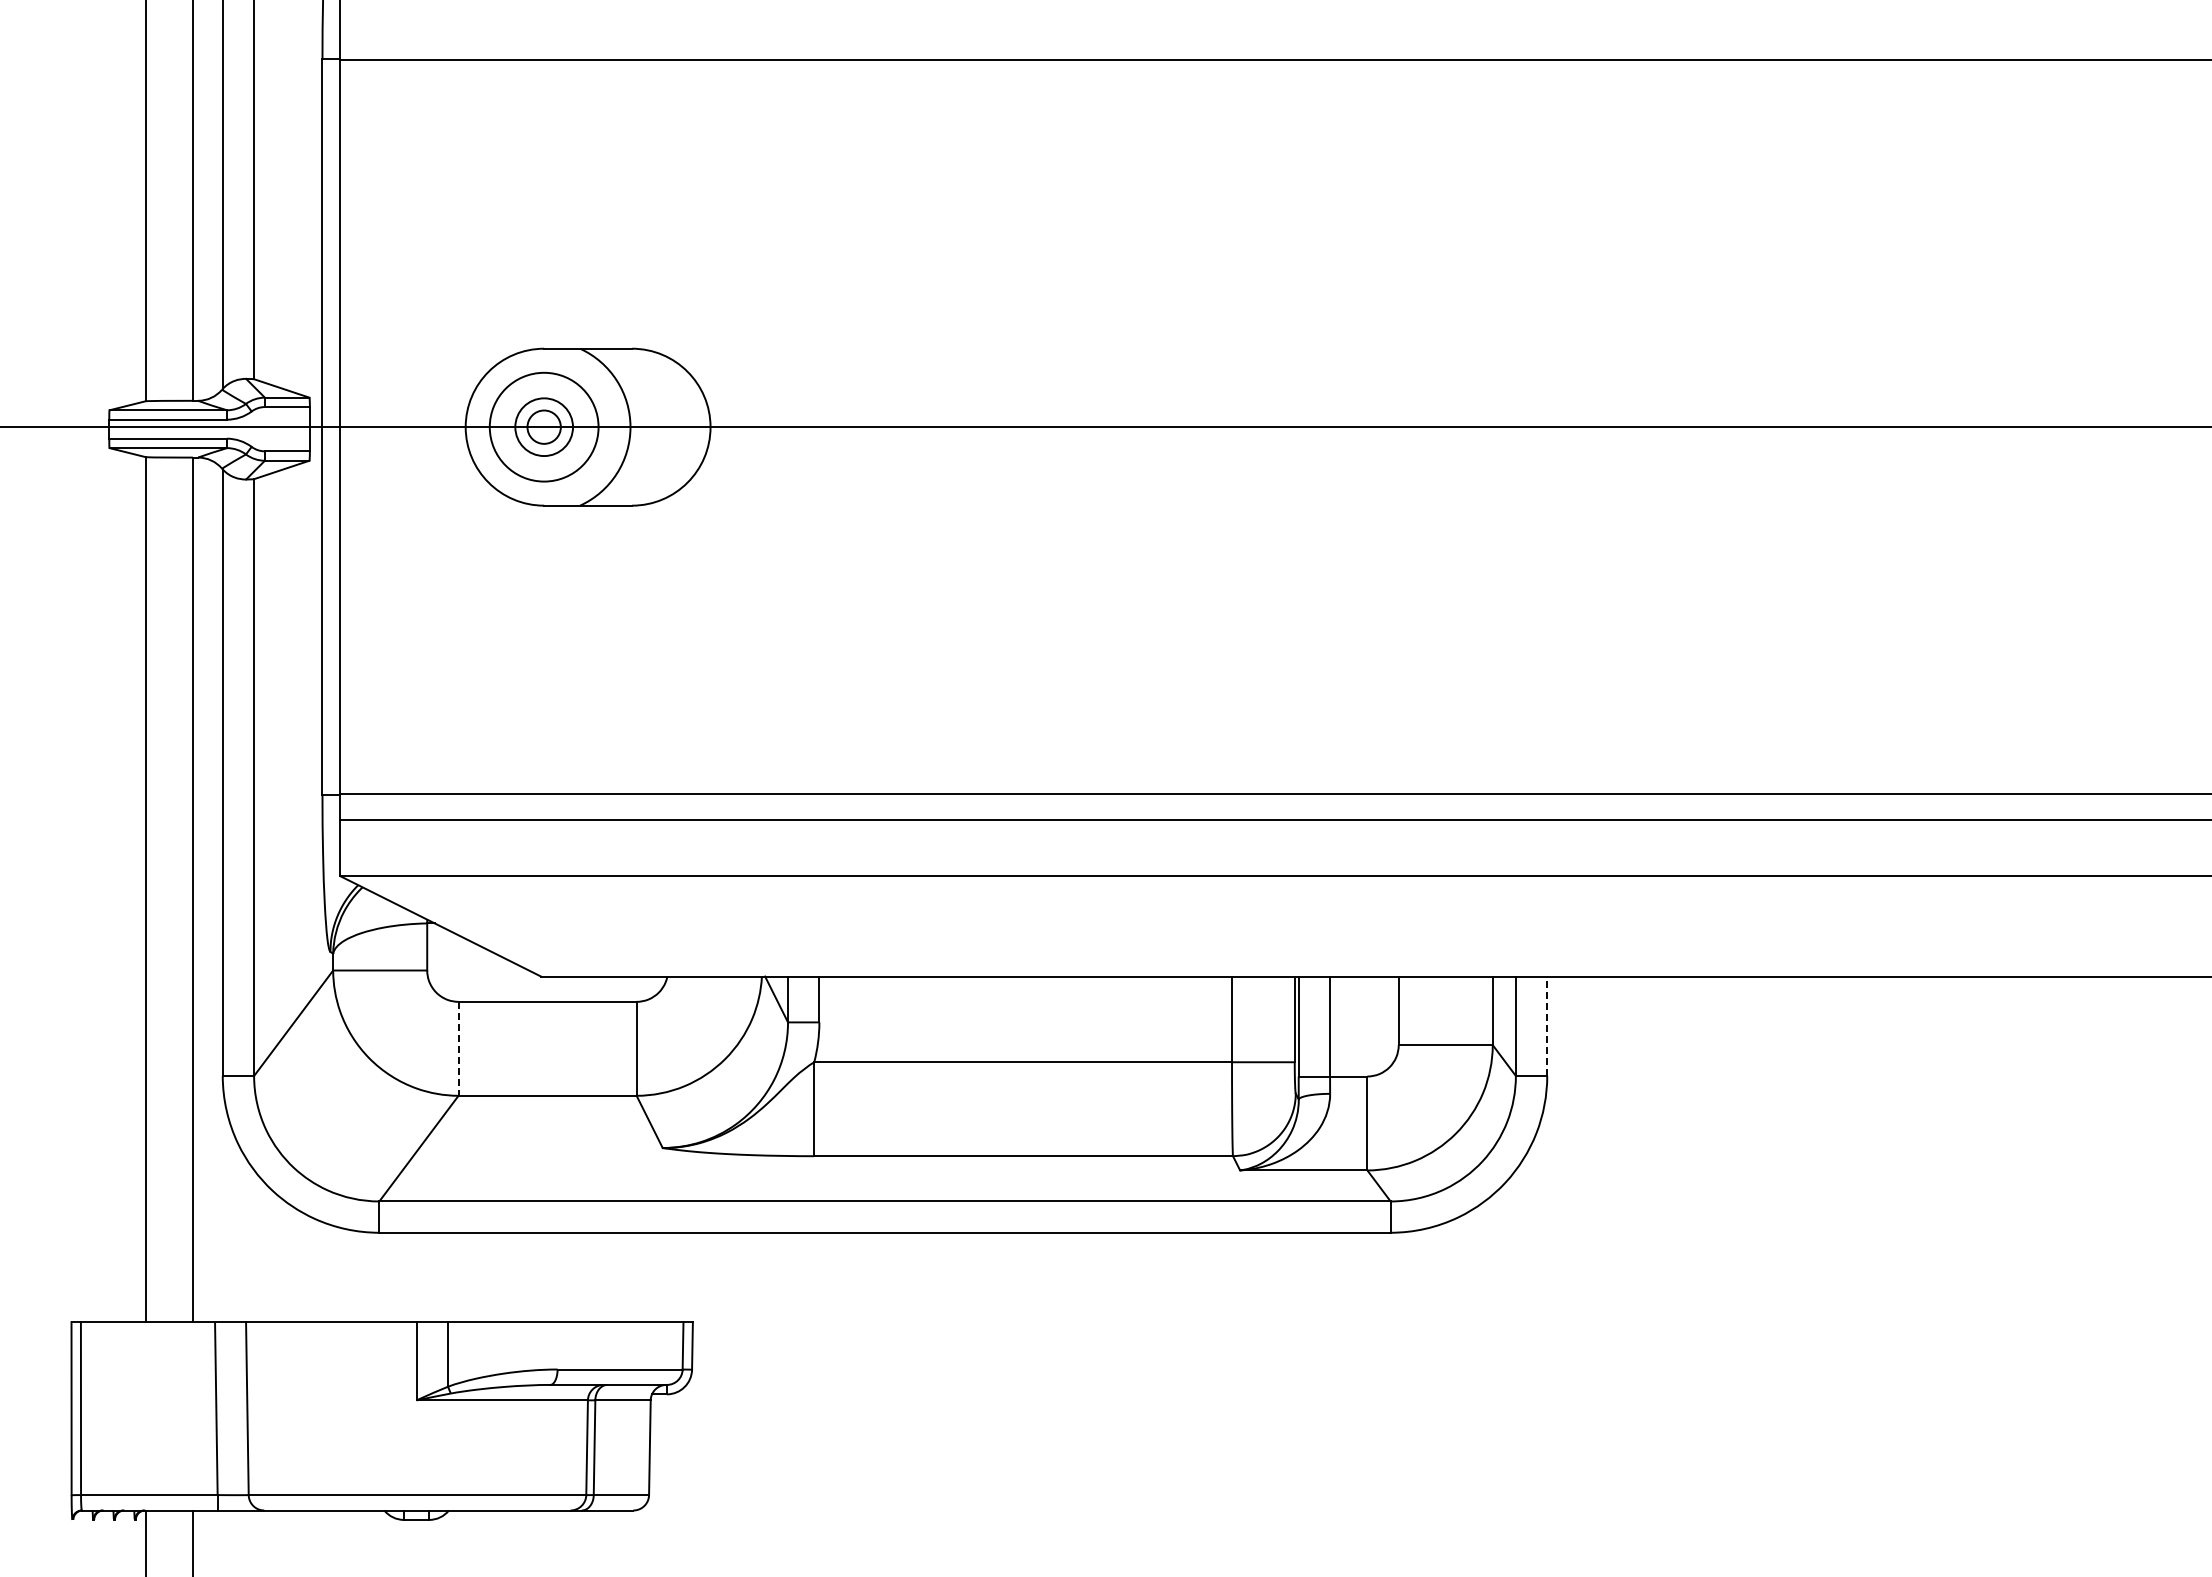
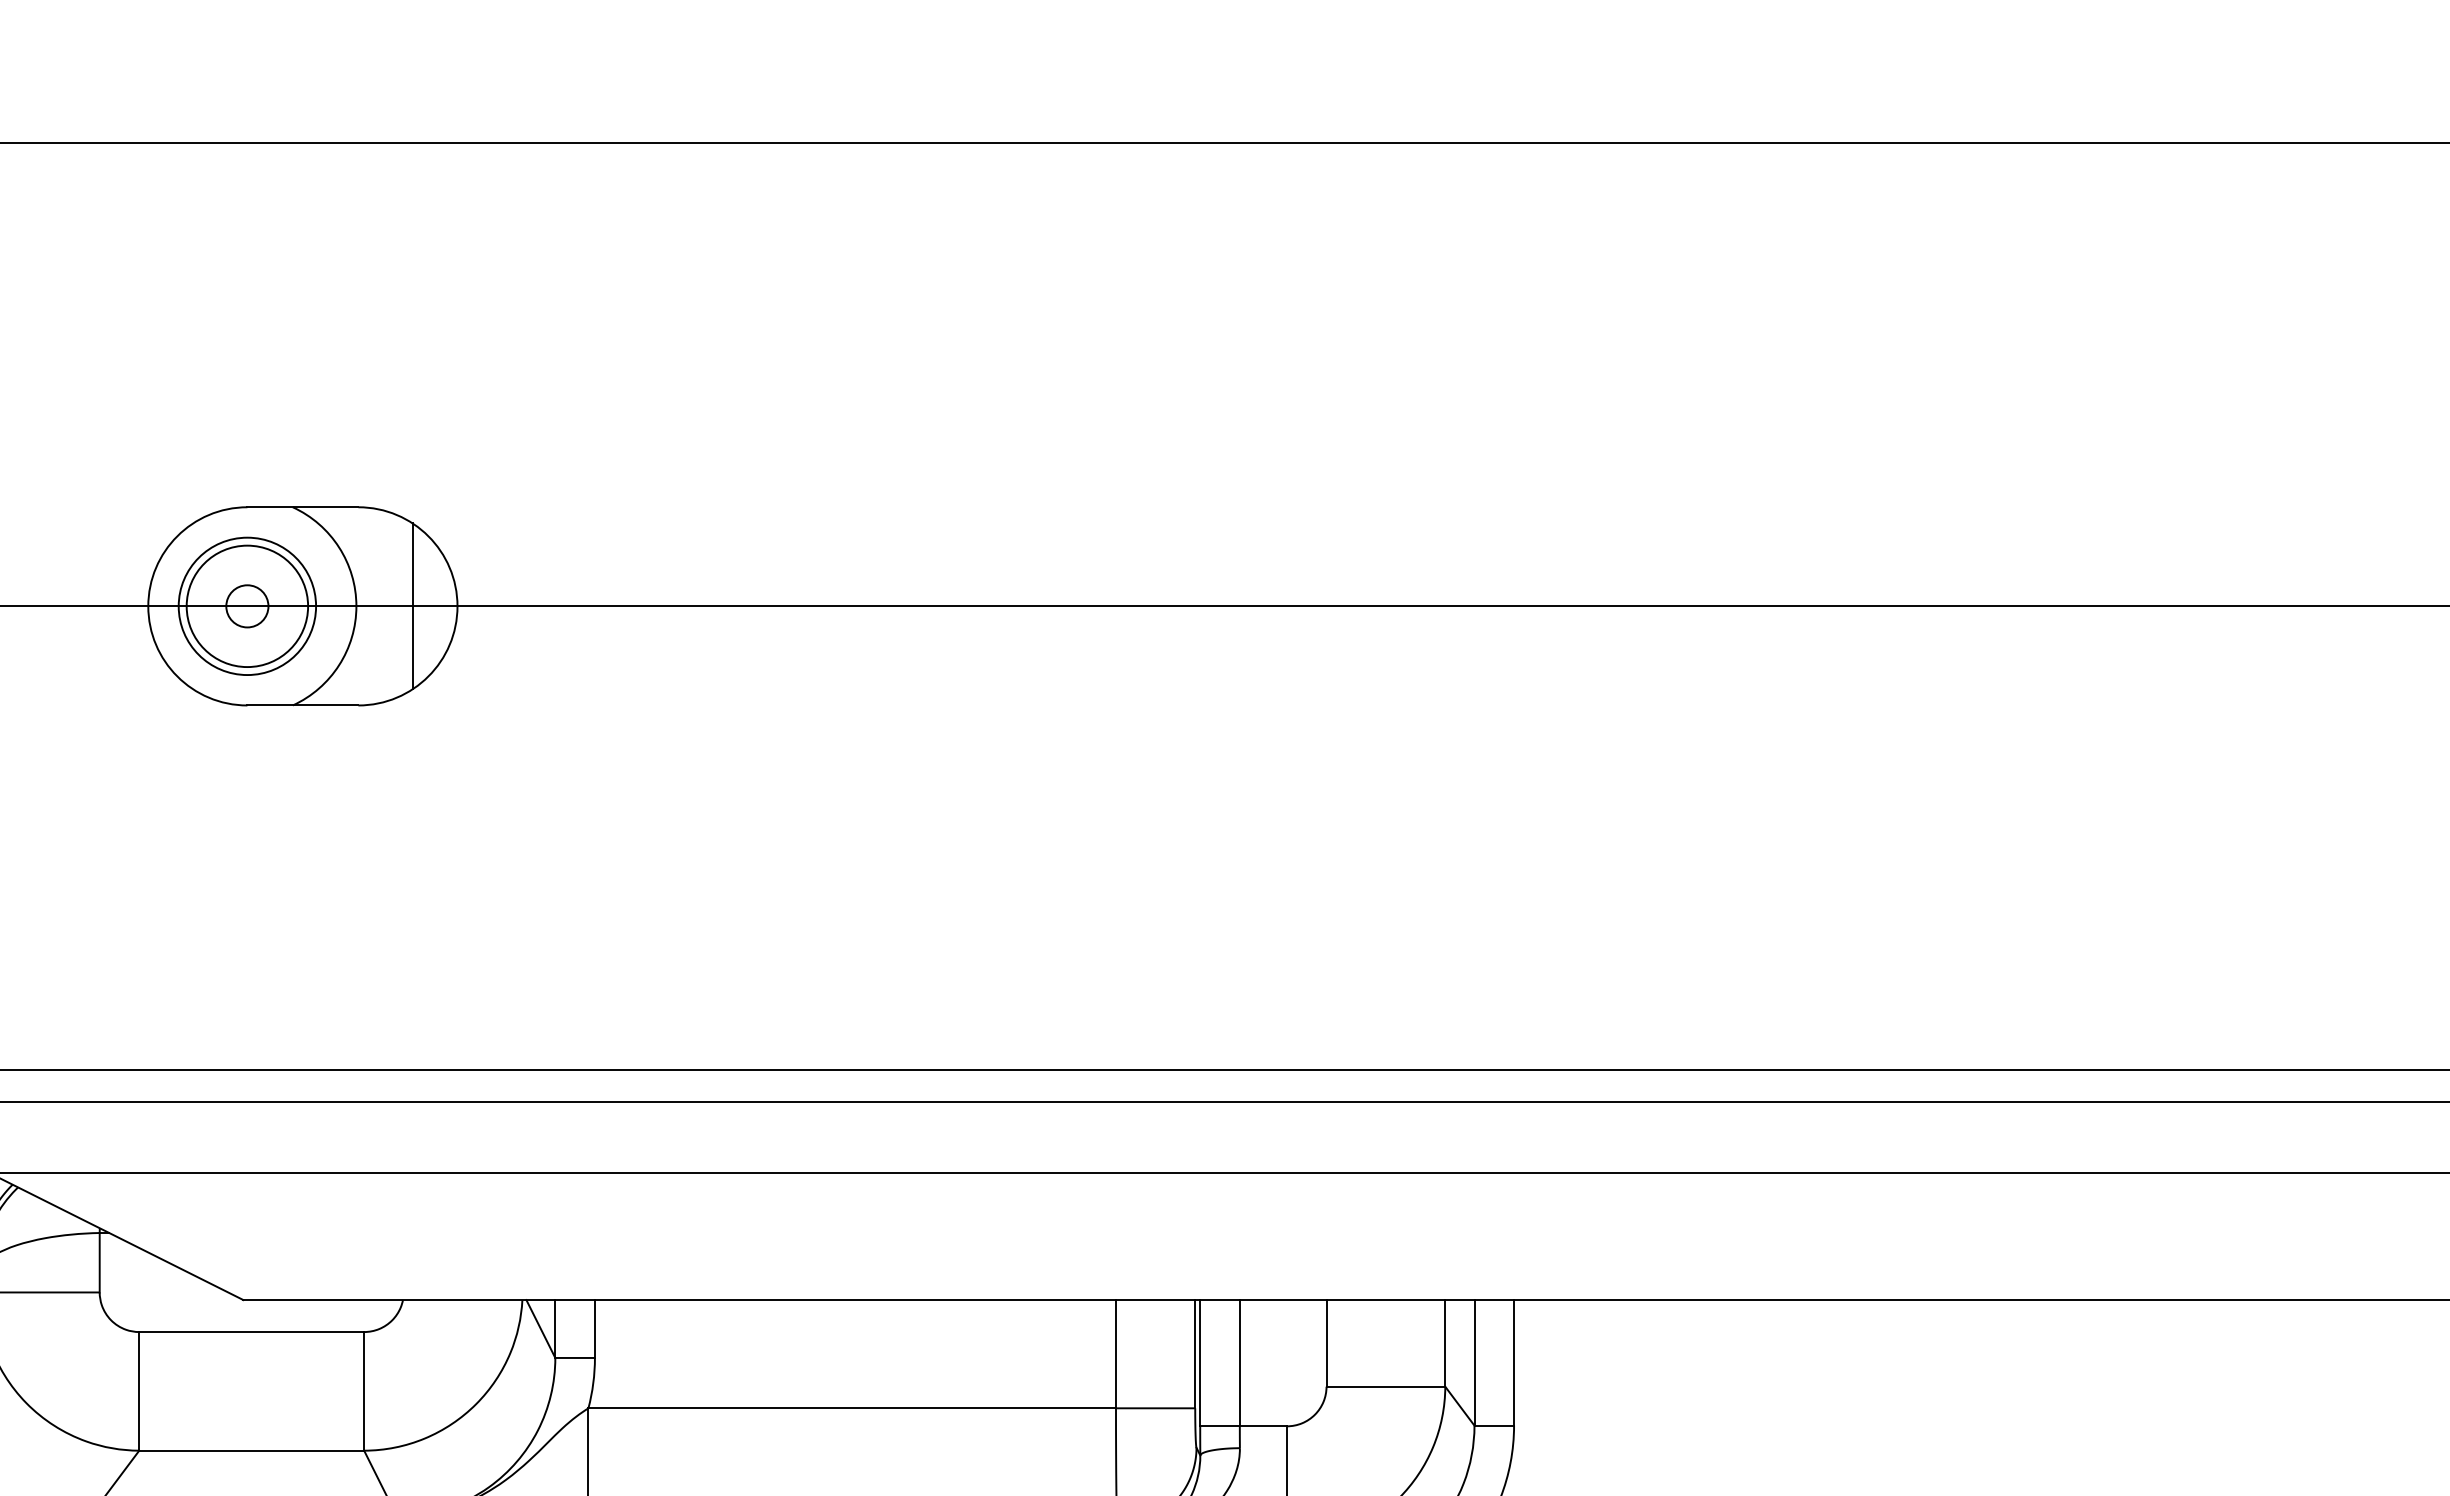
line: (675, 426) -> (413, 605), added
circle: (544, 427) -> (247, 606), size x1.67
line: (1547, 1026) -> (1514, 1363), dashed -> solid
line: (458, 1048) -> (139, 1390), dashed -> solid

